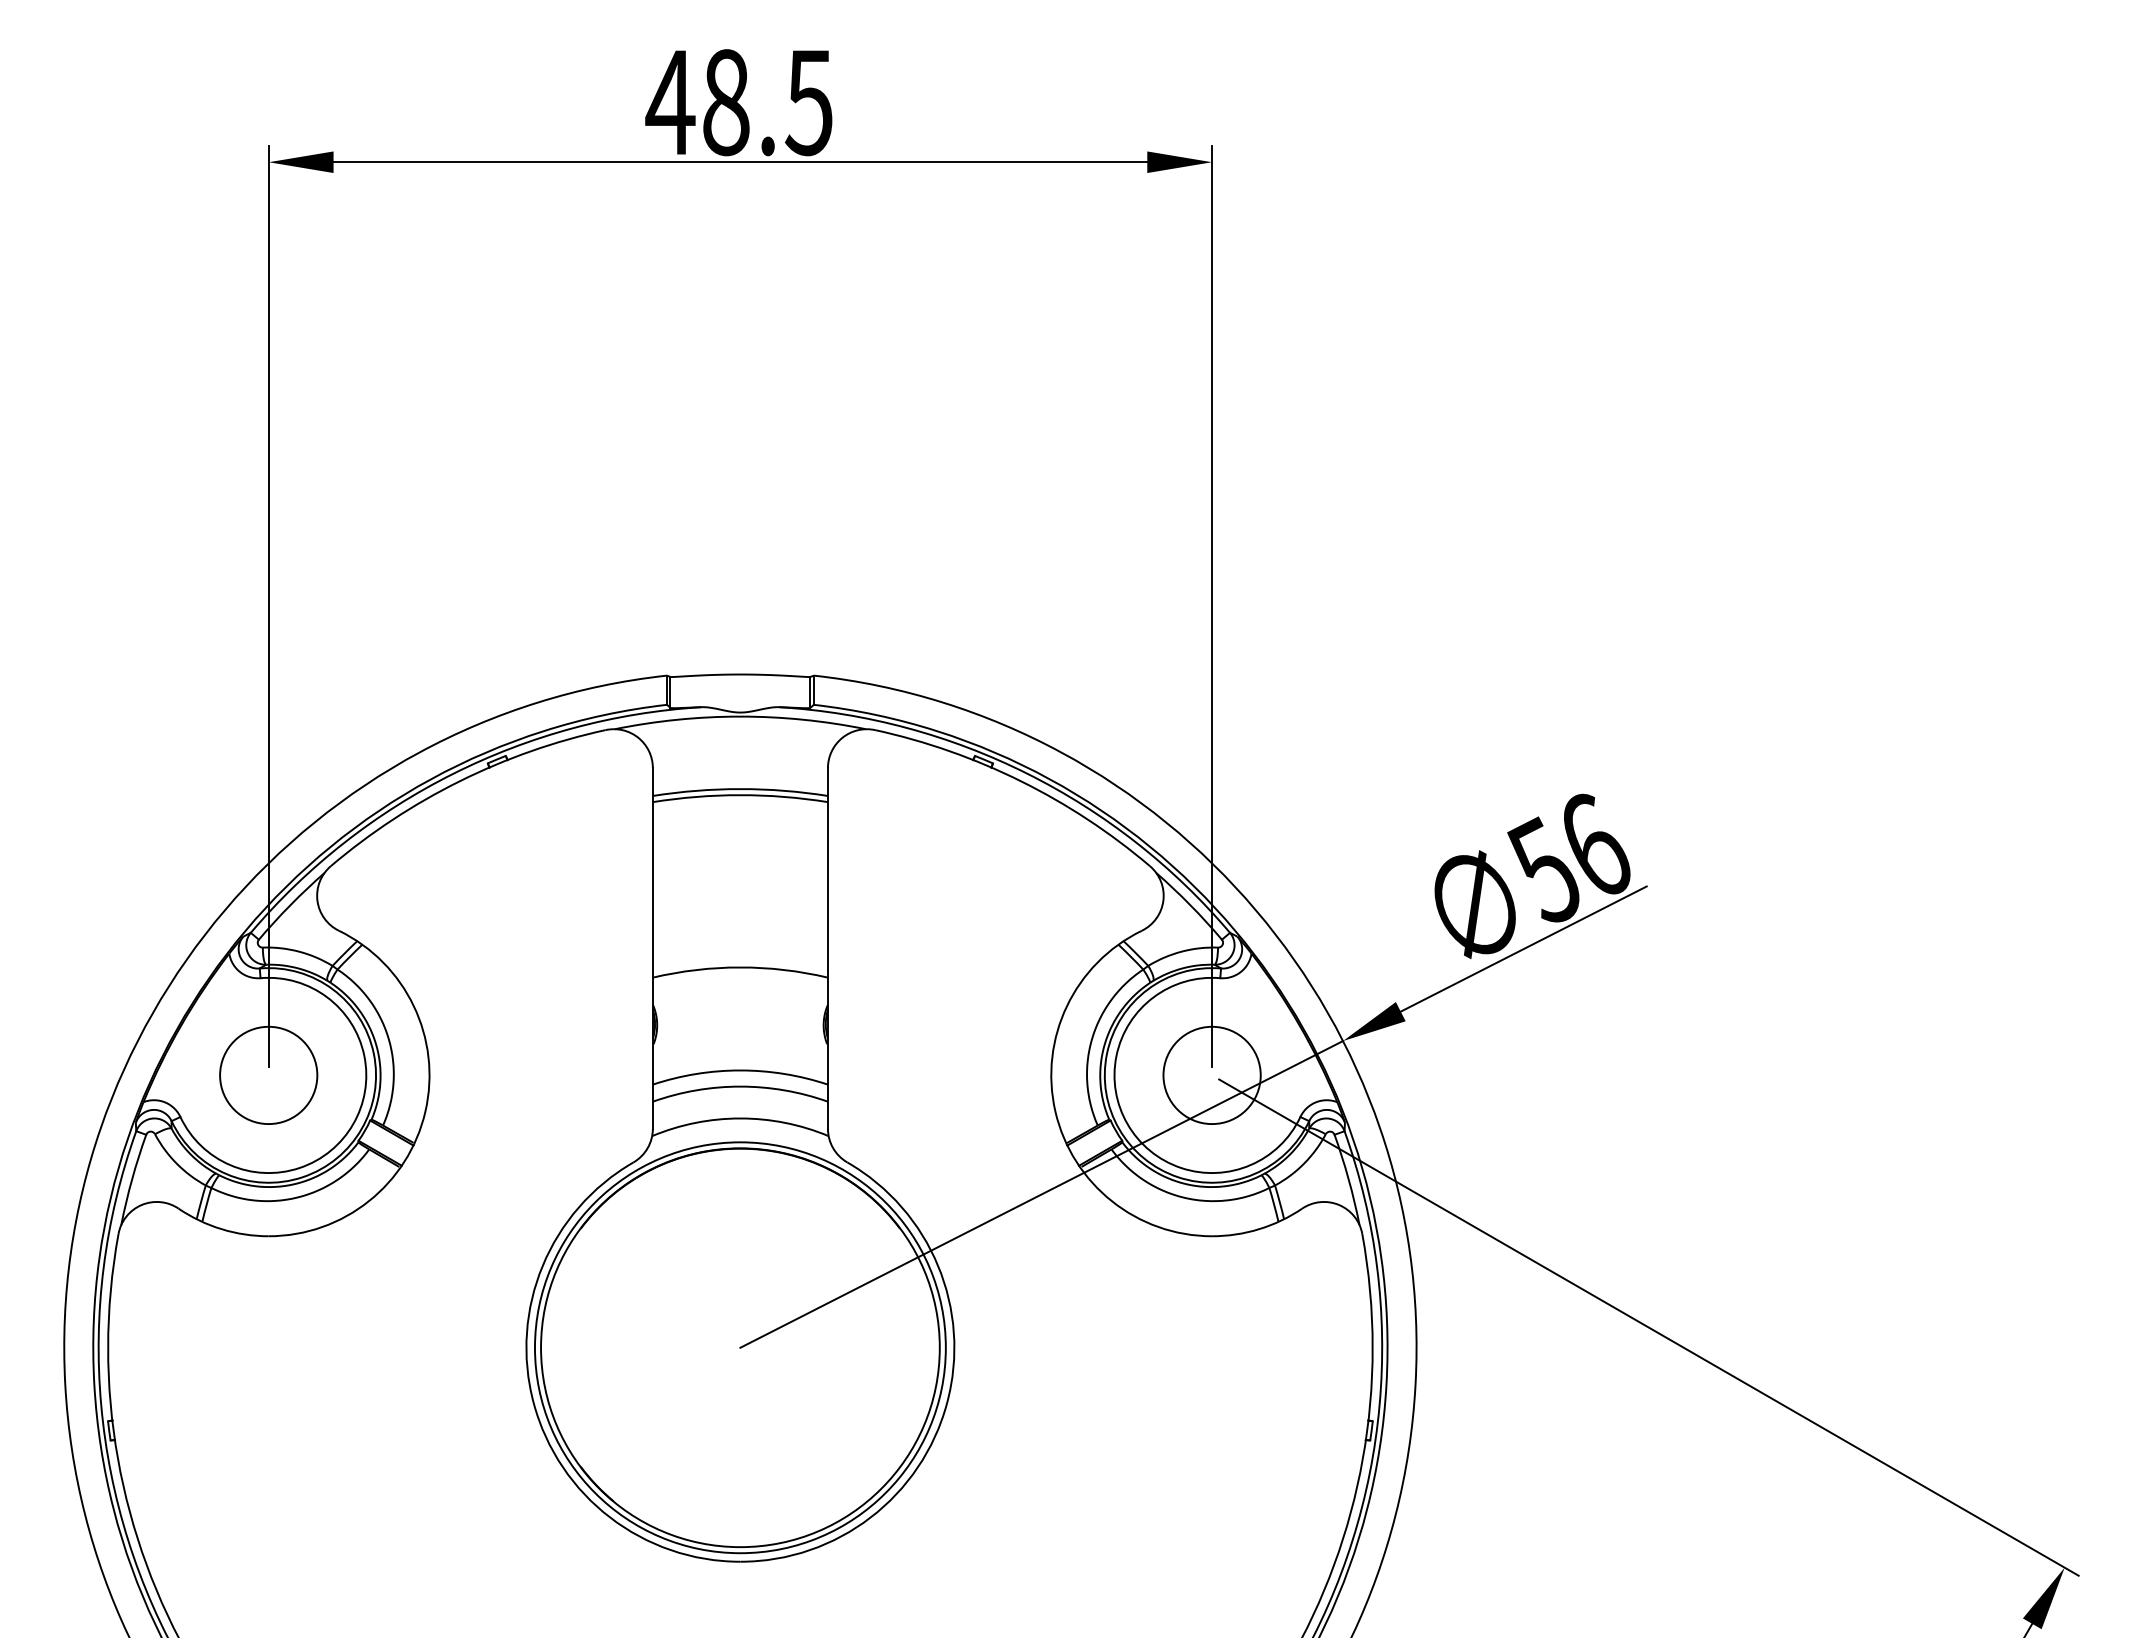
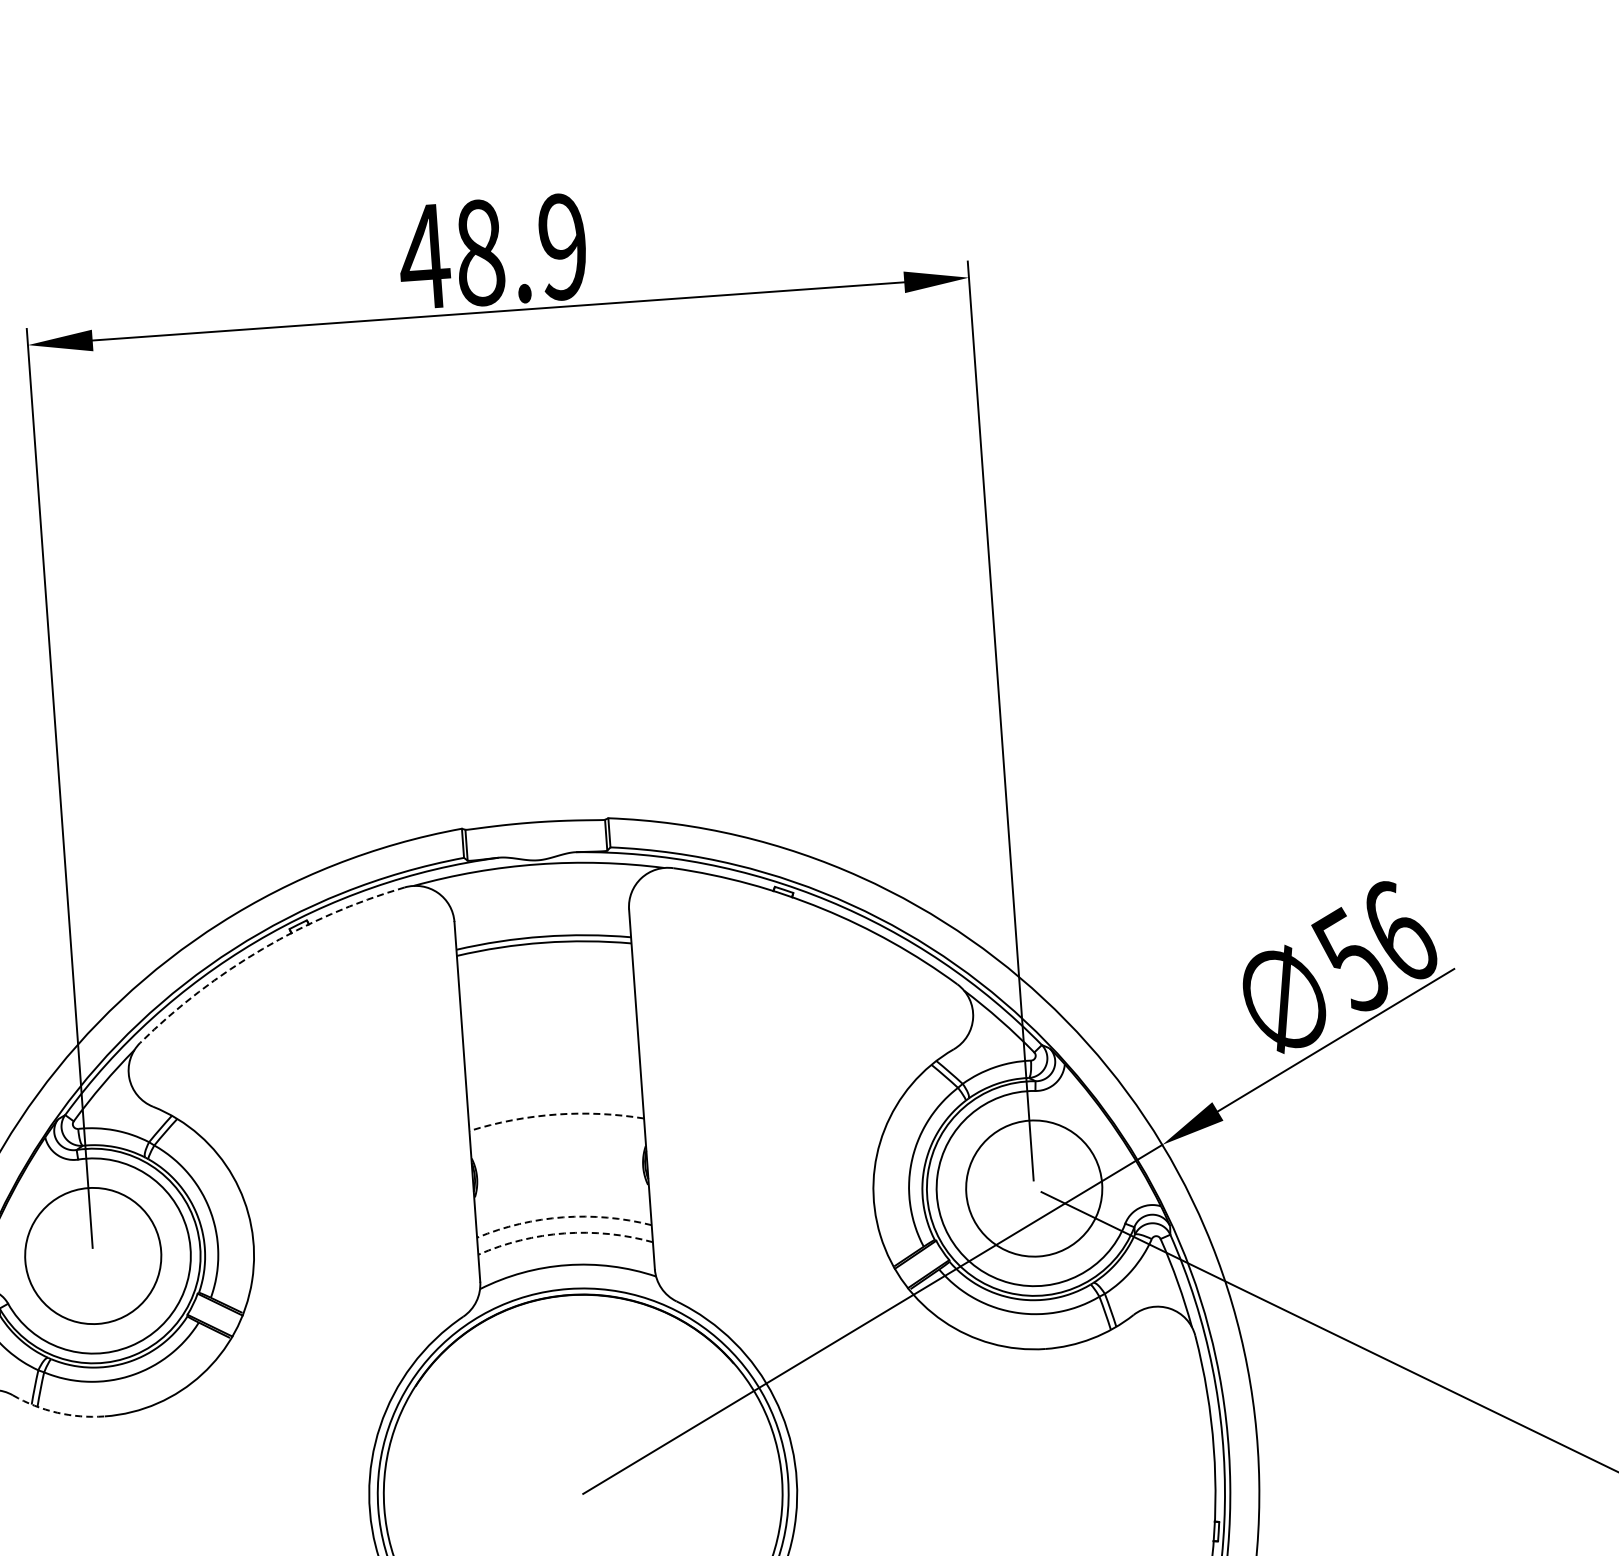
text: (808, 102) -> (562, 246), 48.5 -> 48.9
arc: (459, 781) -> (262, 949), solid -> dashed
arc: (740, 967) -> (556, 1114), solid -> dashed
arc: (740, 1070) -> (563, 1217), solid -> dashed
circle: (268, 1075) -> (93, 1256), size x1.4
circle: (1211, 1075) -> (1033, 1188), size x1.4
arc: (740, 1086) -> (564, 1233), solid -> dashed
arc: (221, 1229) -> (57, 1413), solid -> dashed

